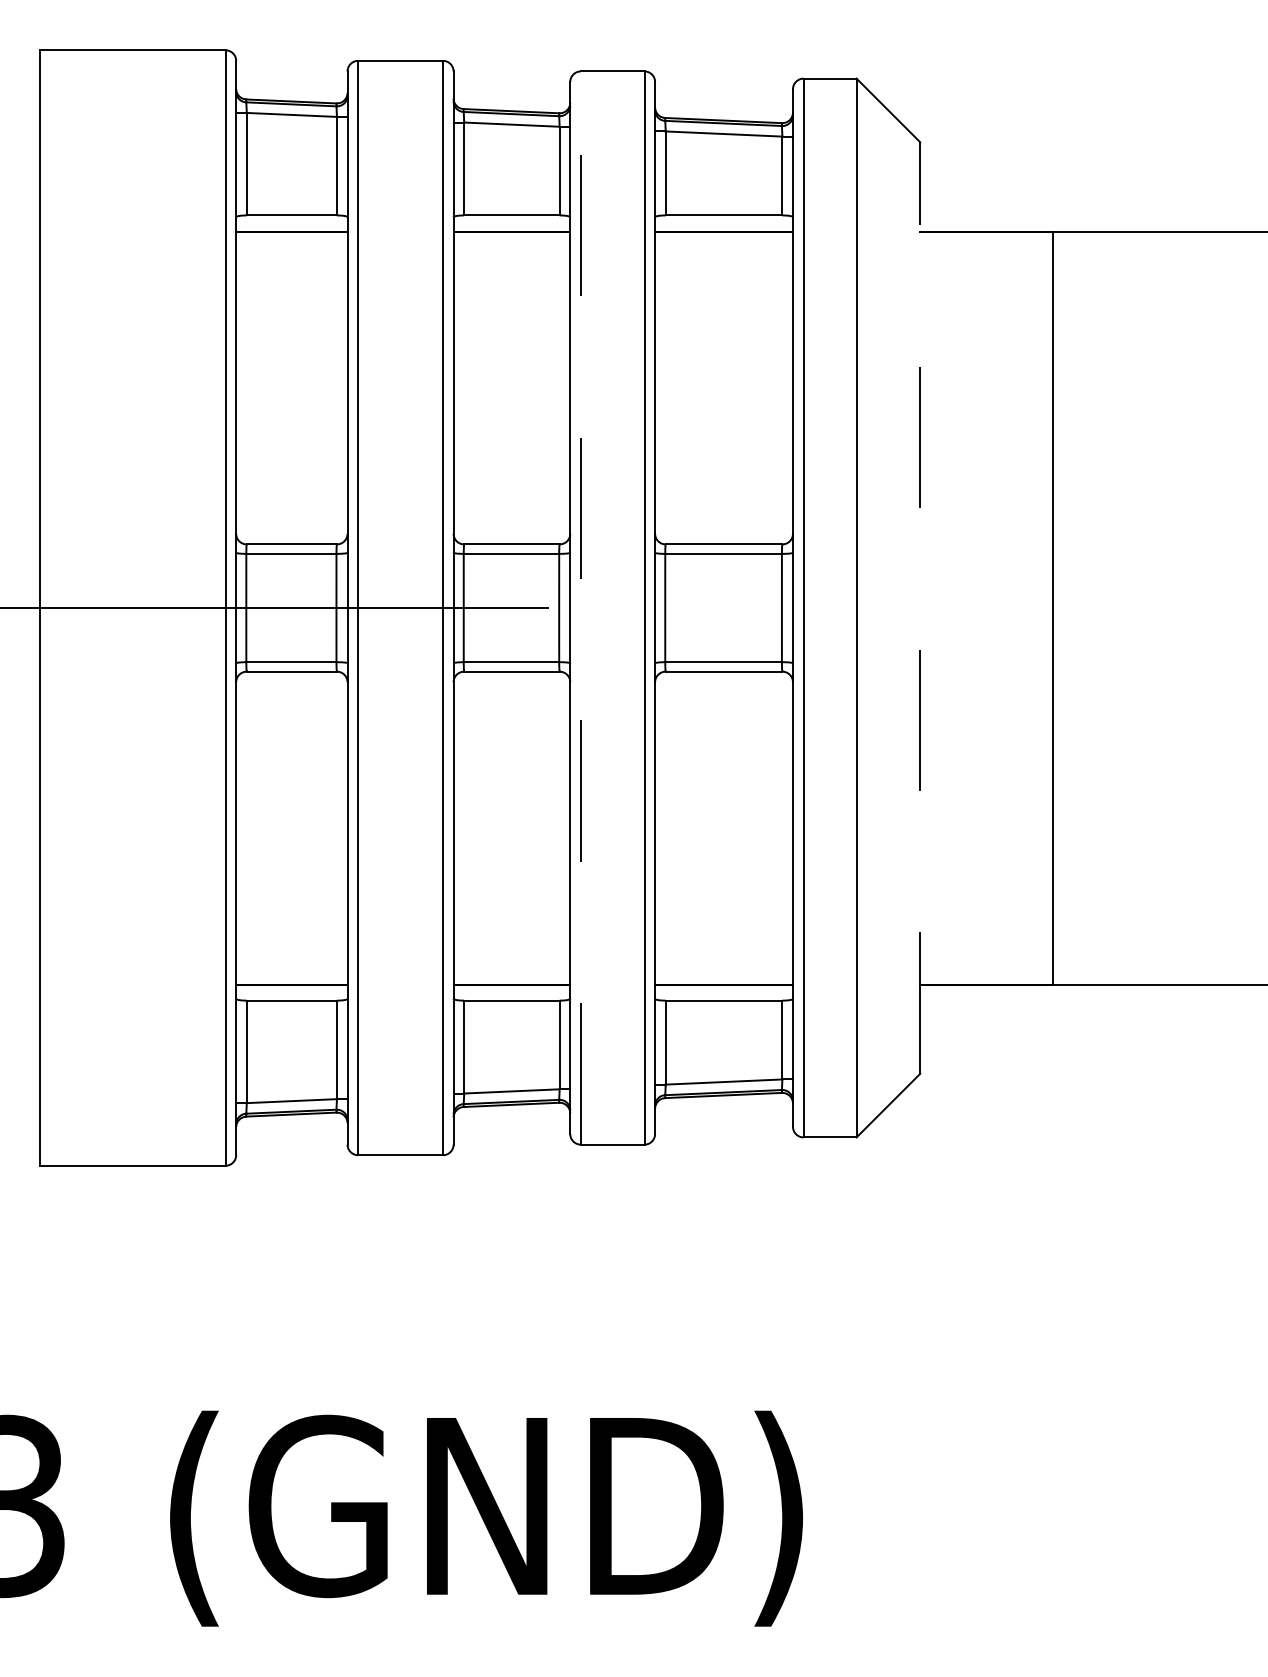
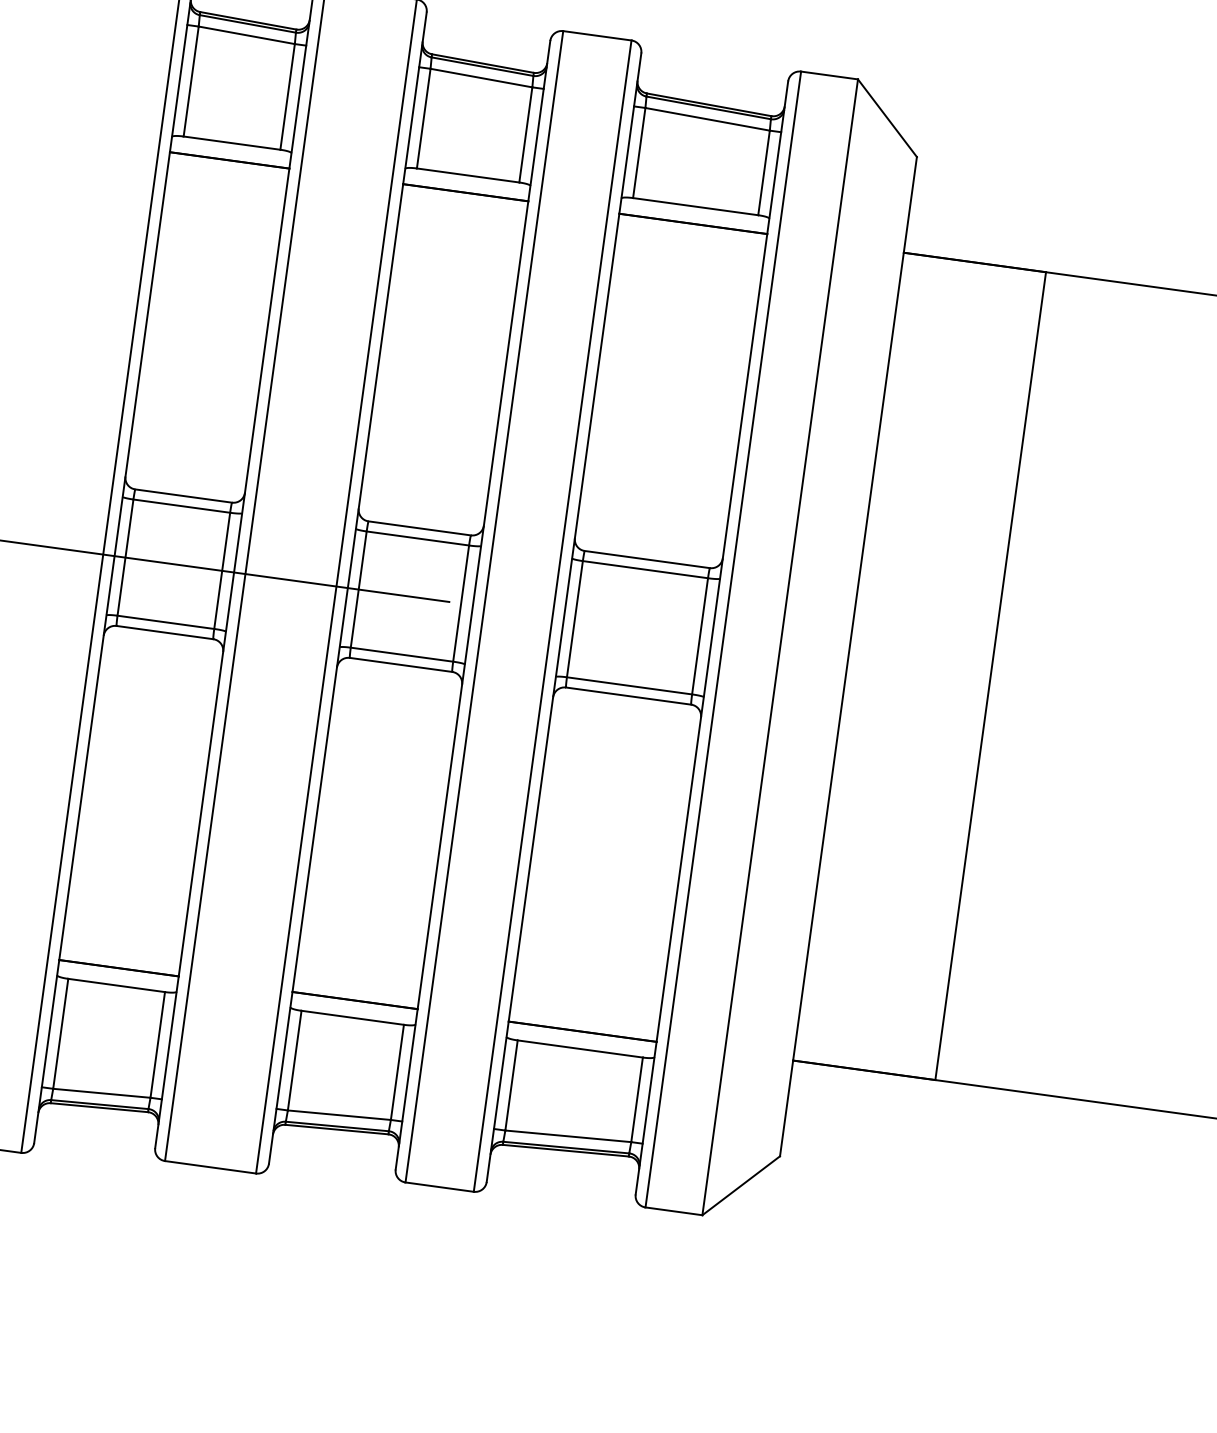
line: (580, 608) -> (483, 607), dashed -> solid
line: (920, 608) -> (848, 657), dashed -> solid

